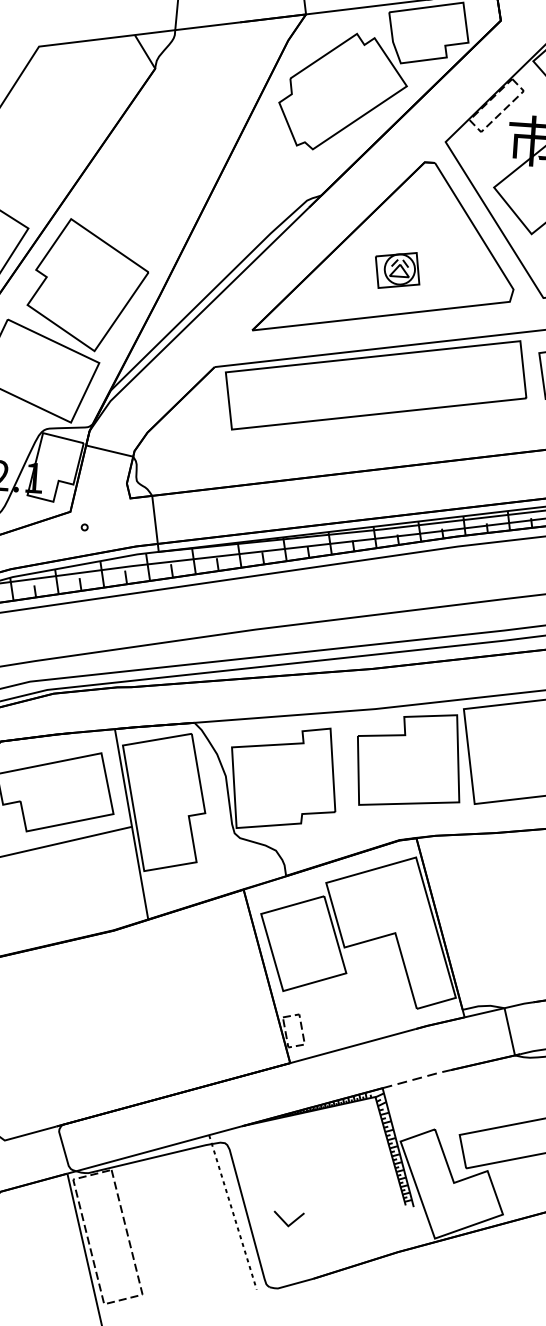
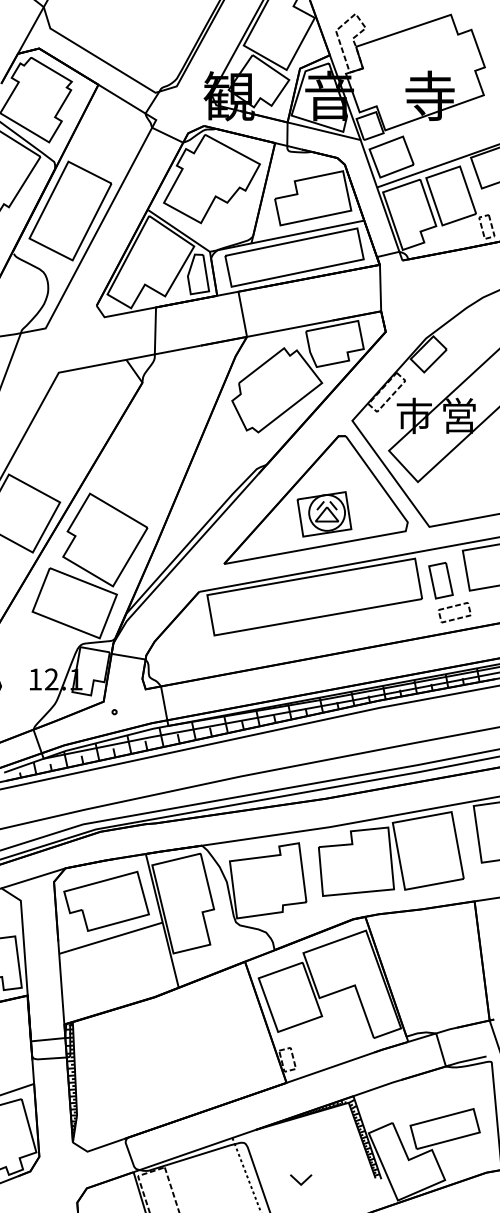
part: (397, 270) -> (324, 514), size x1.67
line: (417, 1078) -> (377, 1087), dashed -> solid
part: (289, 1218) -> (301, 1179), moved

